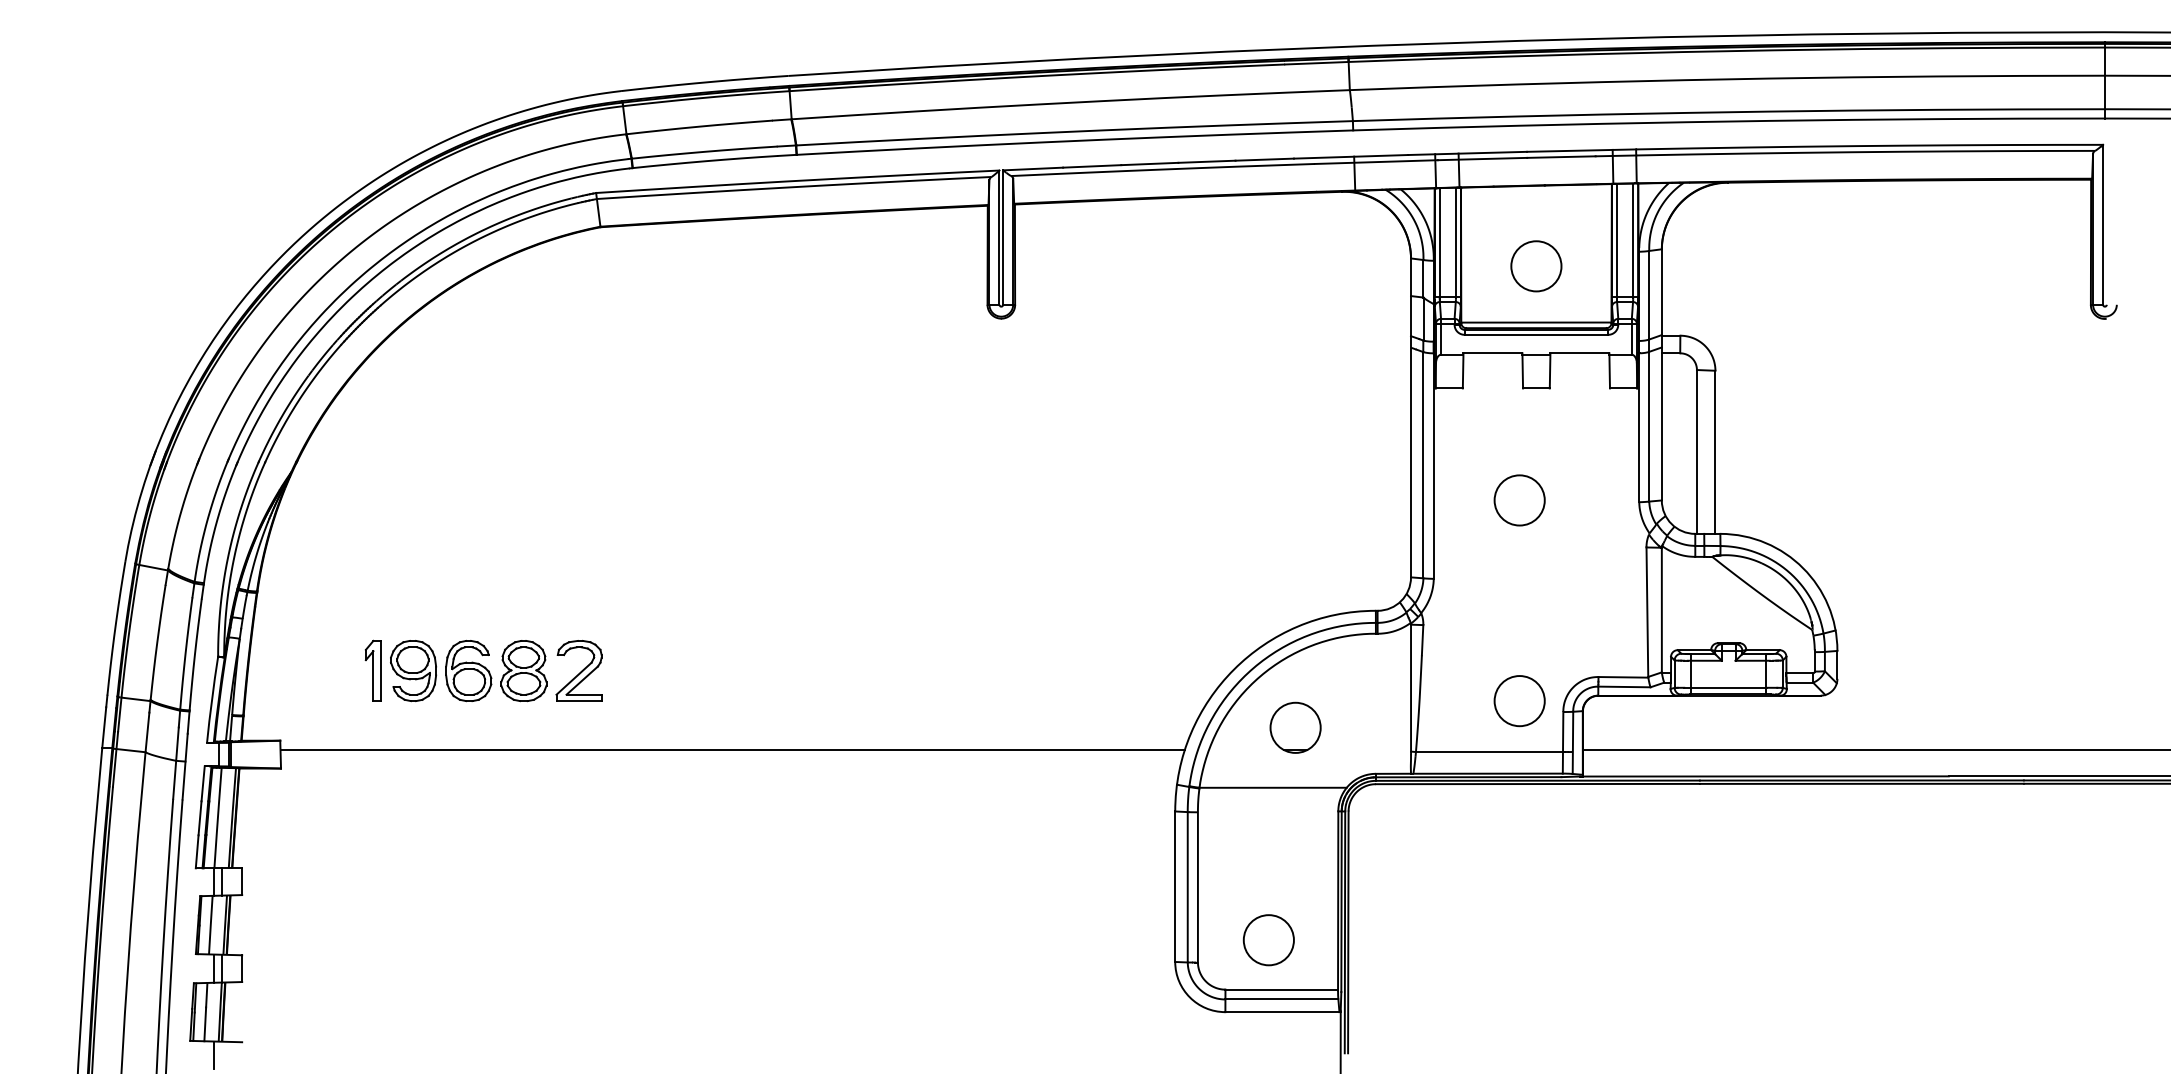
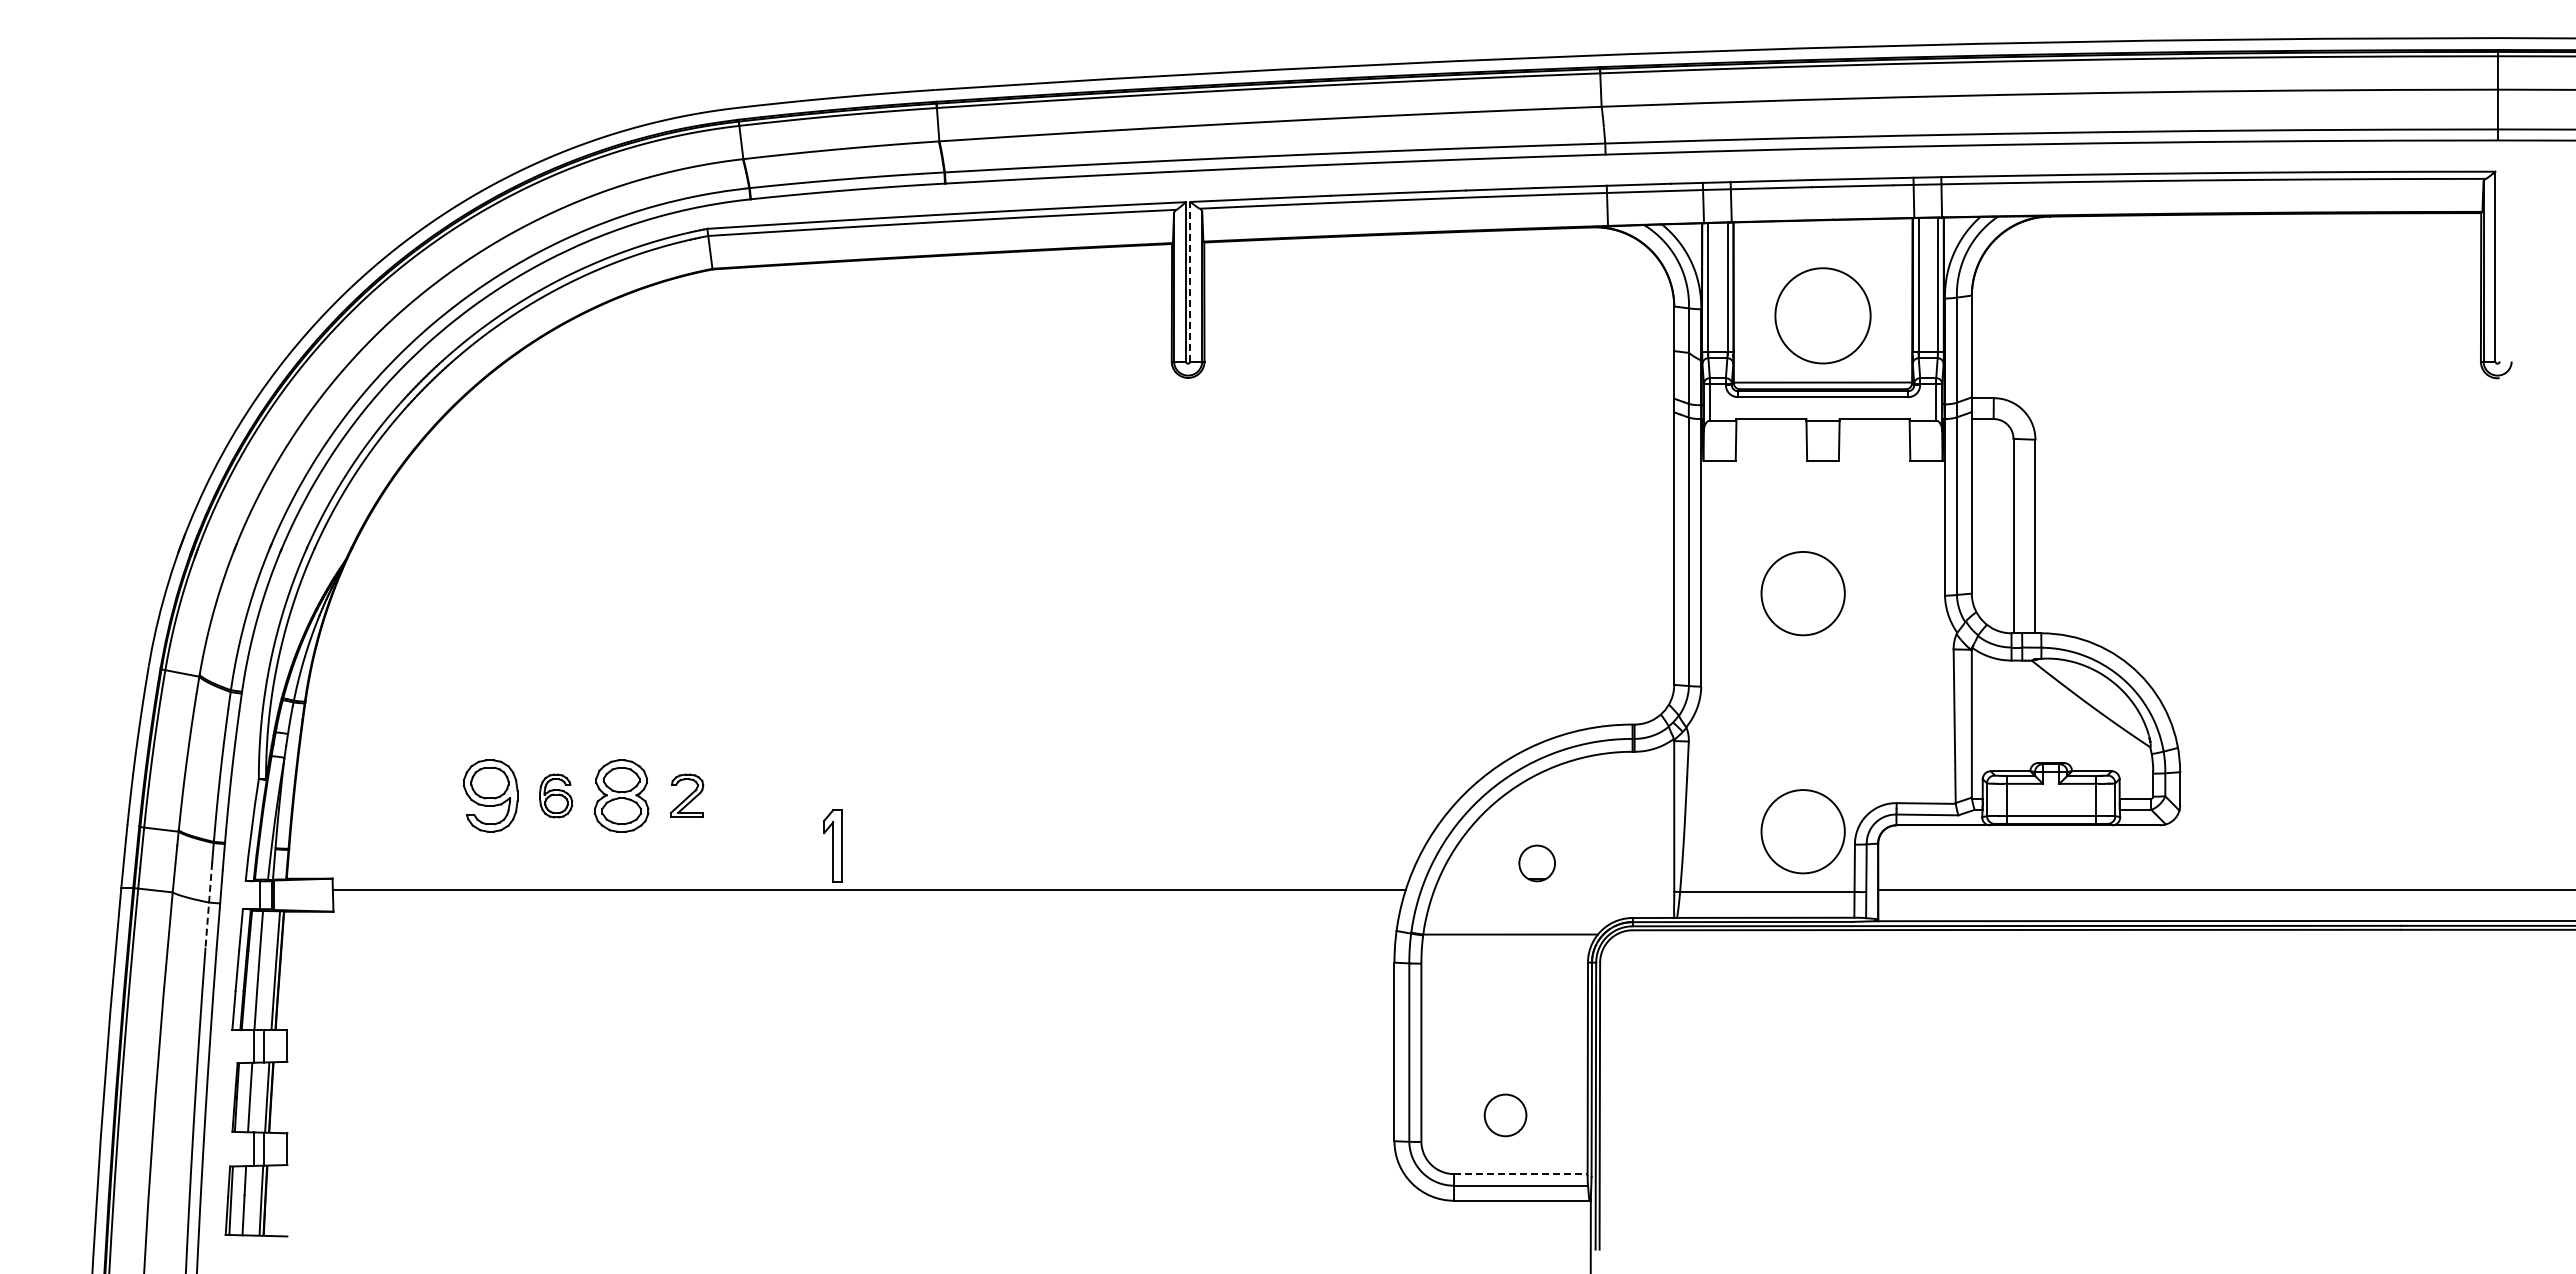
line: (1003, 237) -> (1190, 281), solid -> dashed
circle: (1535, 266) -> (1822, 315), size x1.6
circle: (1519, 500) -> (1802, 593), size x1.4
part: (372, 670) -> (832, 845), moved
part: (468, 670) -> (555, 795), size x0.6
part: (578, 670) -> (686, 795), size x0.6
circle: (1519, 700) -> (1802, 831), size x1.4
part: (1294, 727) -> (1536, 863), size x0.6
line: (175, 763) -> (208, 905), solid -> dashed
circle: (1268, 940) -> (1505, 1115), size x0.7
line: (1281, 990) -> (1520, 1174), solid -> dashed
line: (214, 1054) -> (254, 1251), removed

